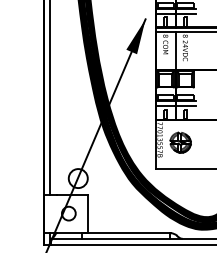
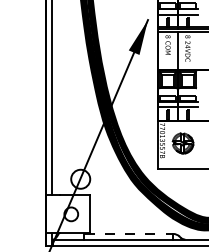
line: (126, 233) -> (128, 234), solid -> dashed

